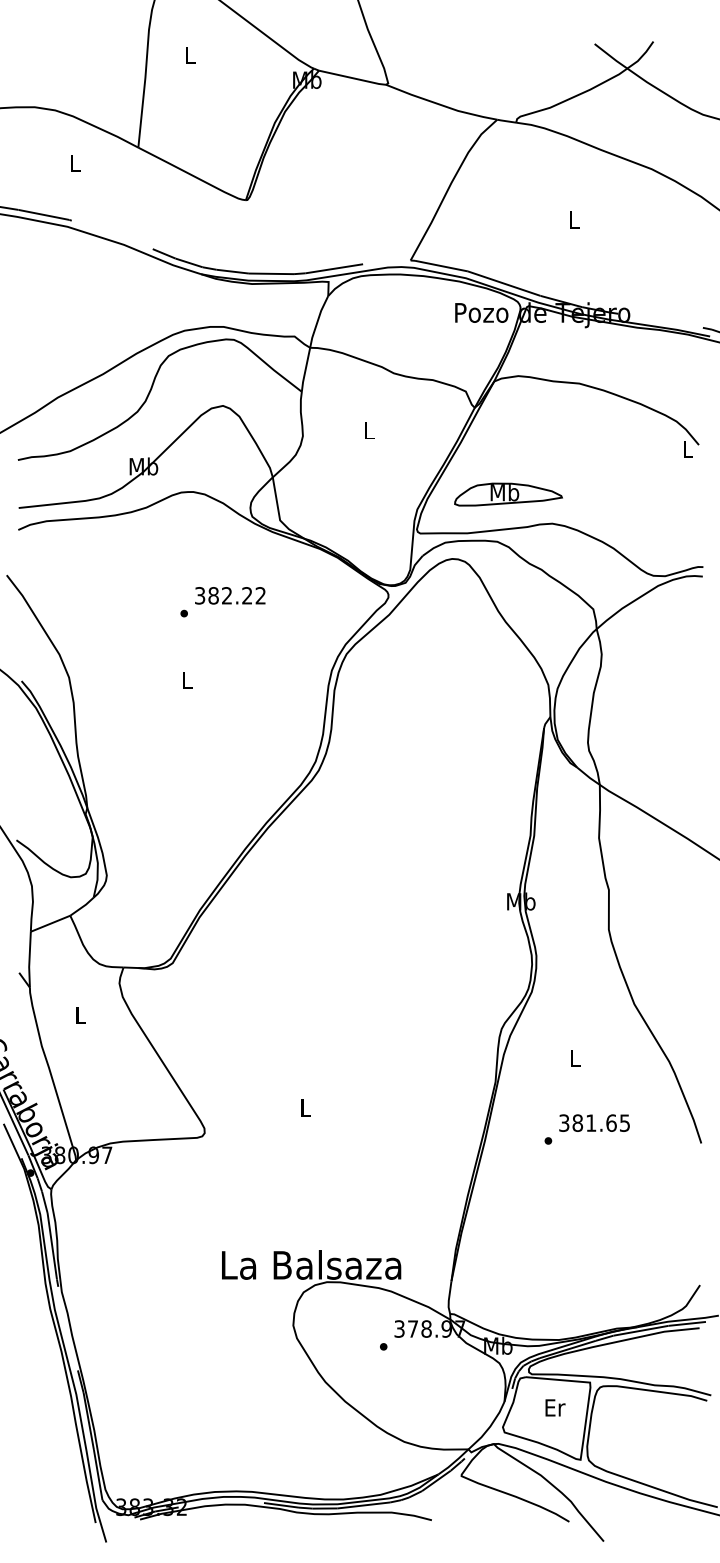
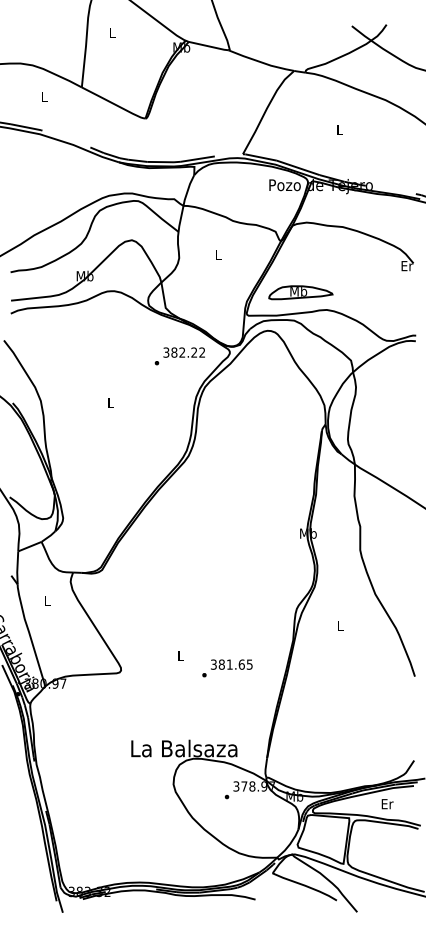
text: (688, 450) -> (407, 266), L -> Er
text: (222, 602) -> (179, 356), moved
text: (587, 1129) -> (227, 668), moved
text: (555, 1408) -> (387, 804), moved

